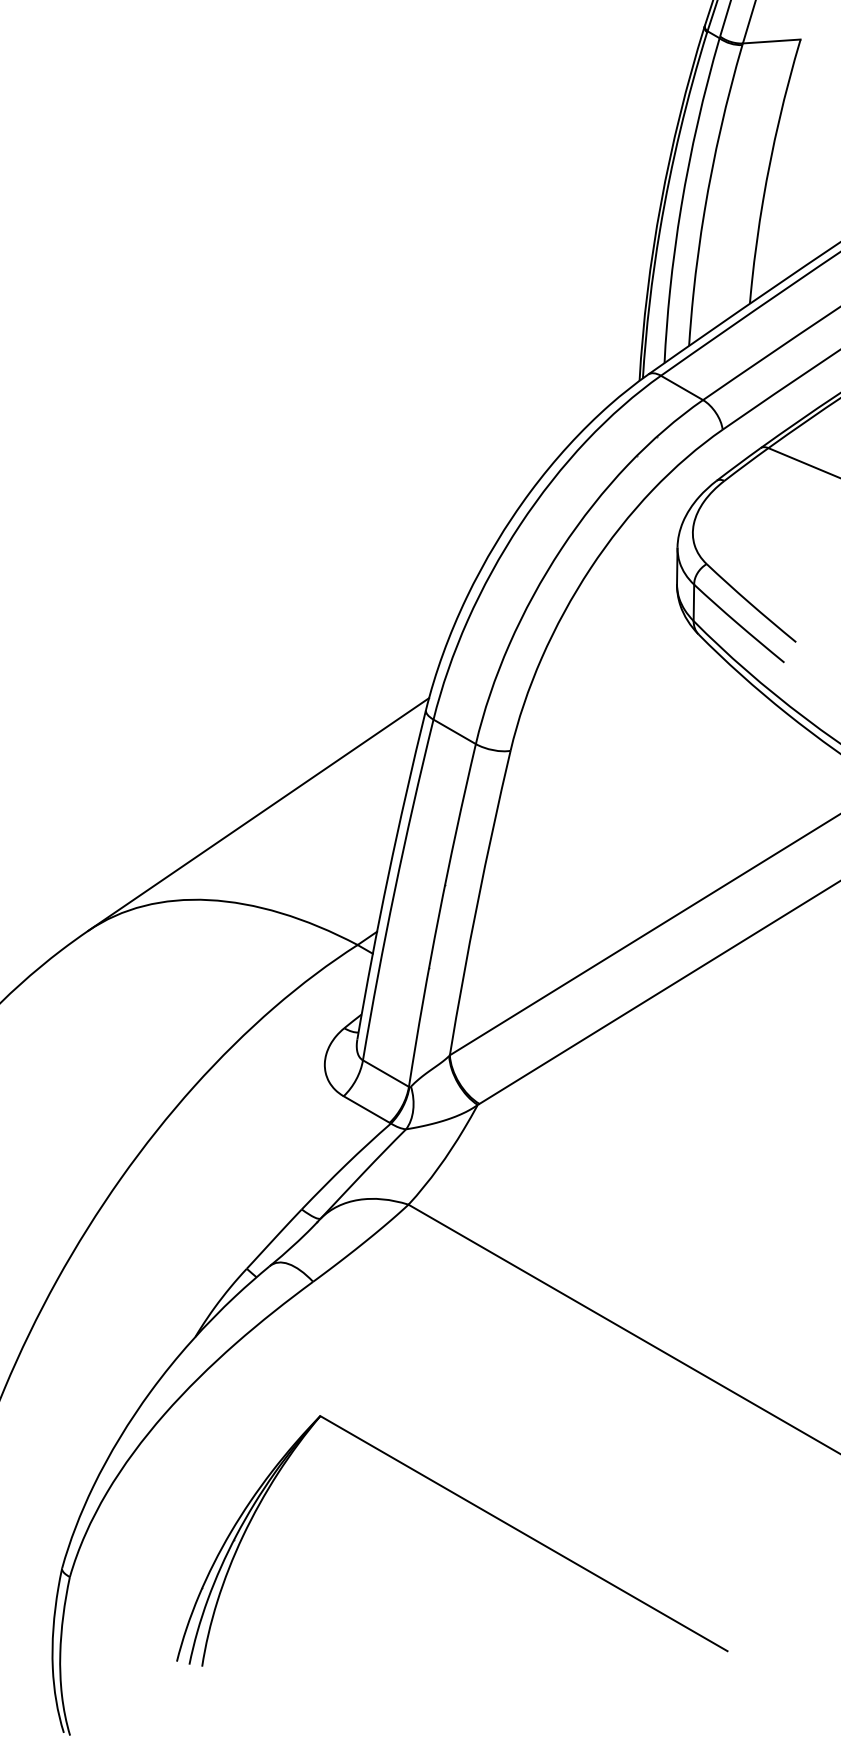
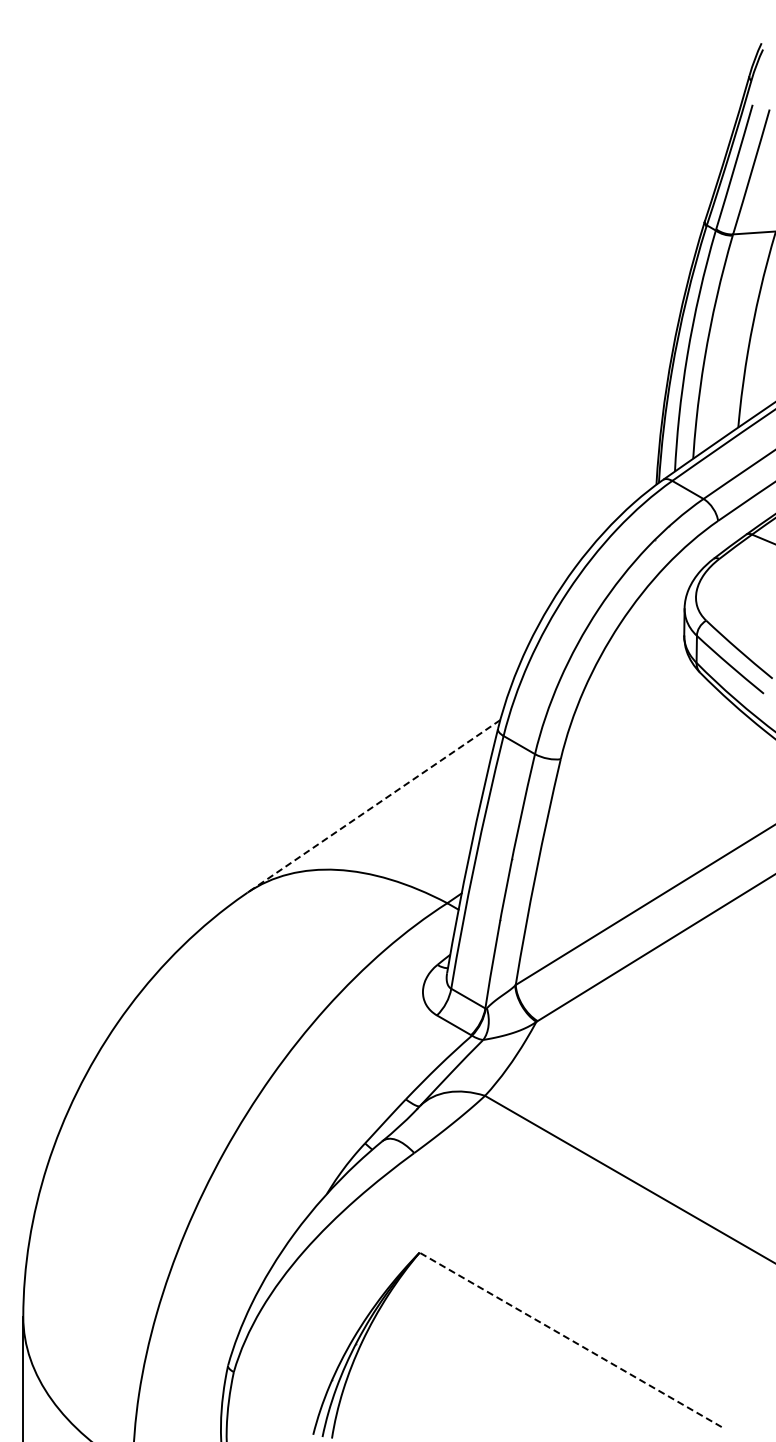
line: (258, 814) -> (373, 806), solid -> dashed
line: (523, 1533) -> (570, 1339), solid -> dashed

